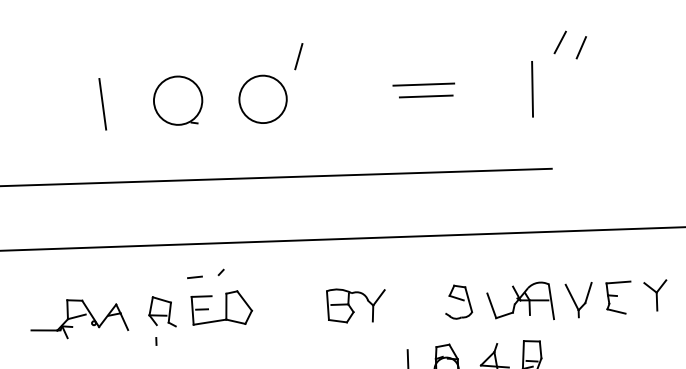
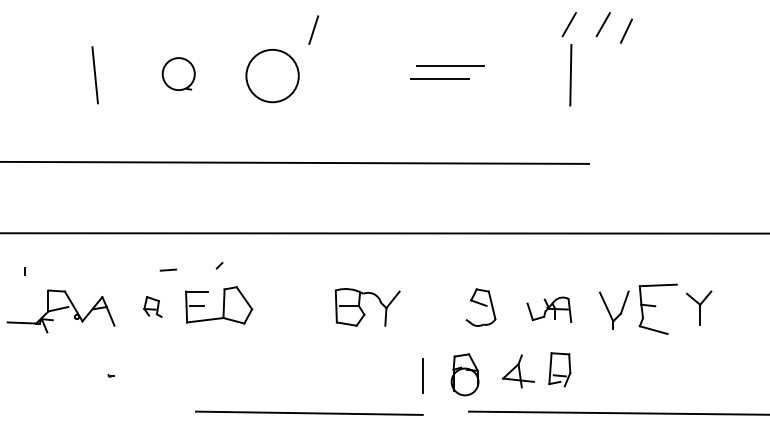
line: (528, 43) -> (568, 24), added
line: (425, 95) -> (439, 78), moved
part: (177, 100) -> (178, 73), size x0.6
line: (194, 276) -> (167, 269), moved
part: (619, 297) -> (658, 308), size x1.4
part: (520, 301) -> (549, 309), size x0.6
part: (161, 311) -> (152, 306), size x0.6
line: (155, 341) -> (24, 271), moved

